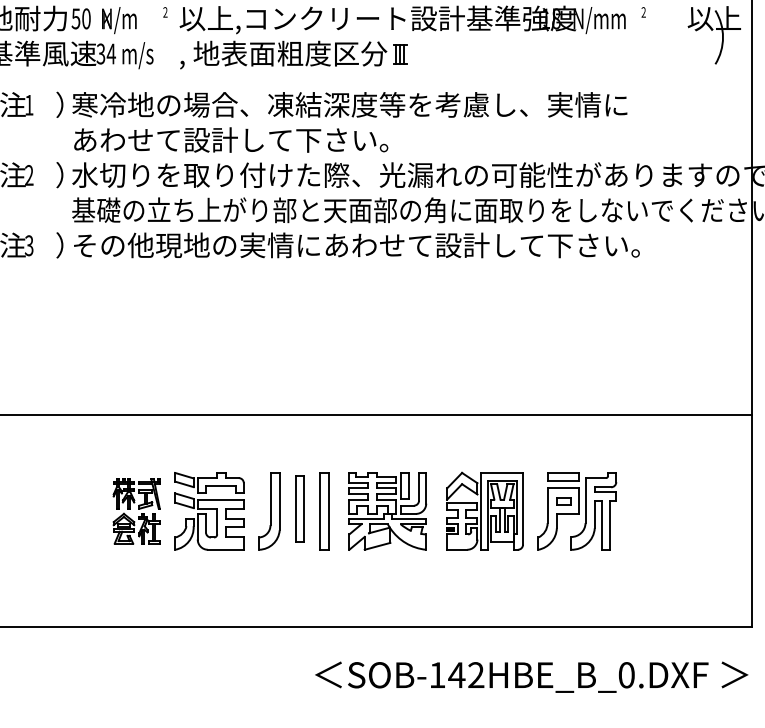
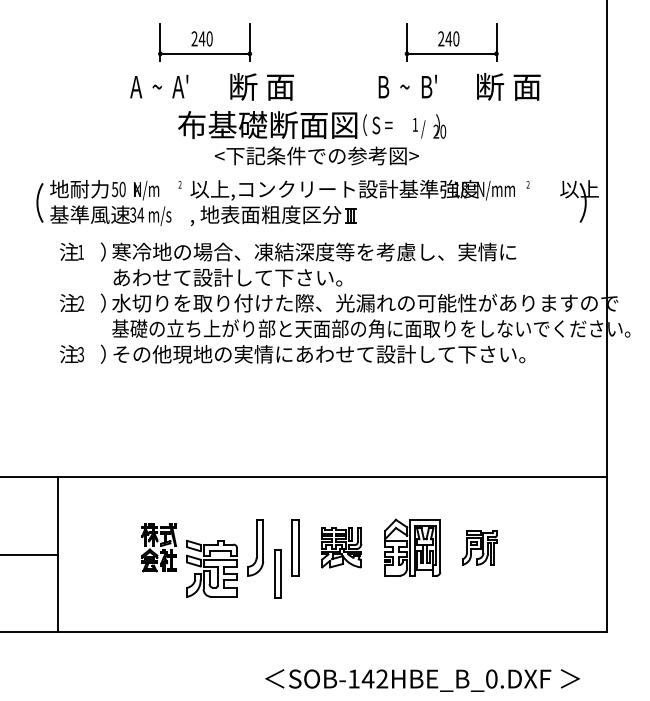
part: (299, 508) -> (277, 573), moved
part: (208, 510) -> (211, 568), moved
part: (387, 510) -> (341, 547), size x0.7
part: (576, 510) -> (479, 547), size x0.6
text: (531, 677) -> (422, 680), moved

